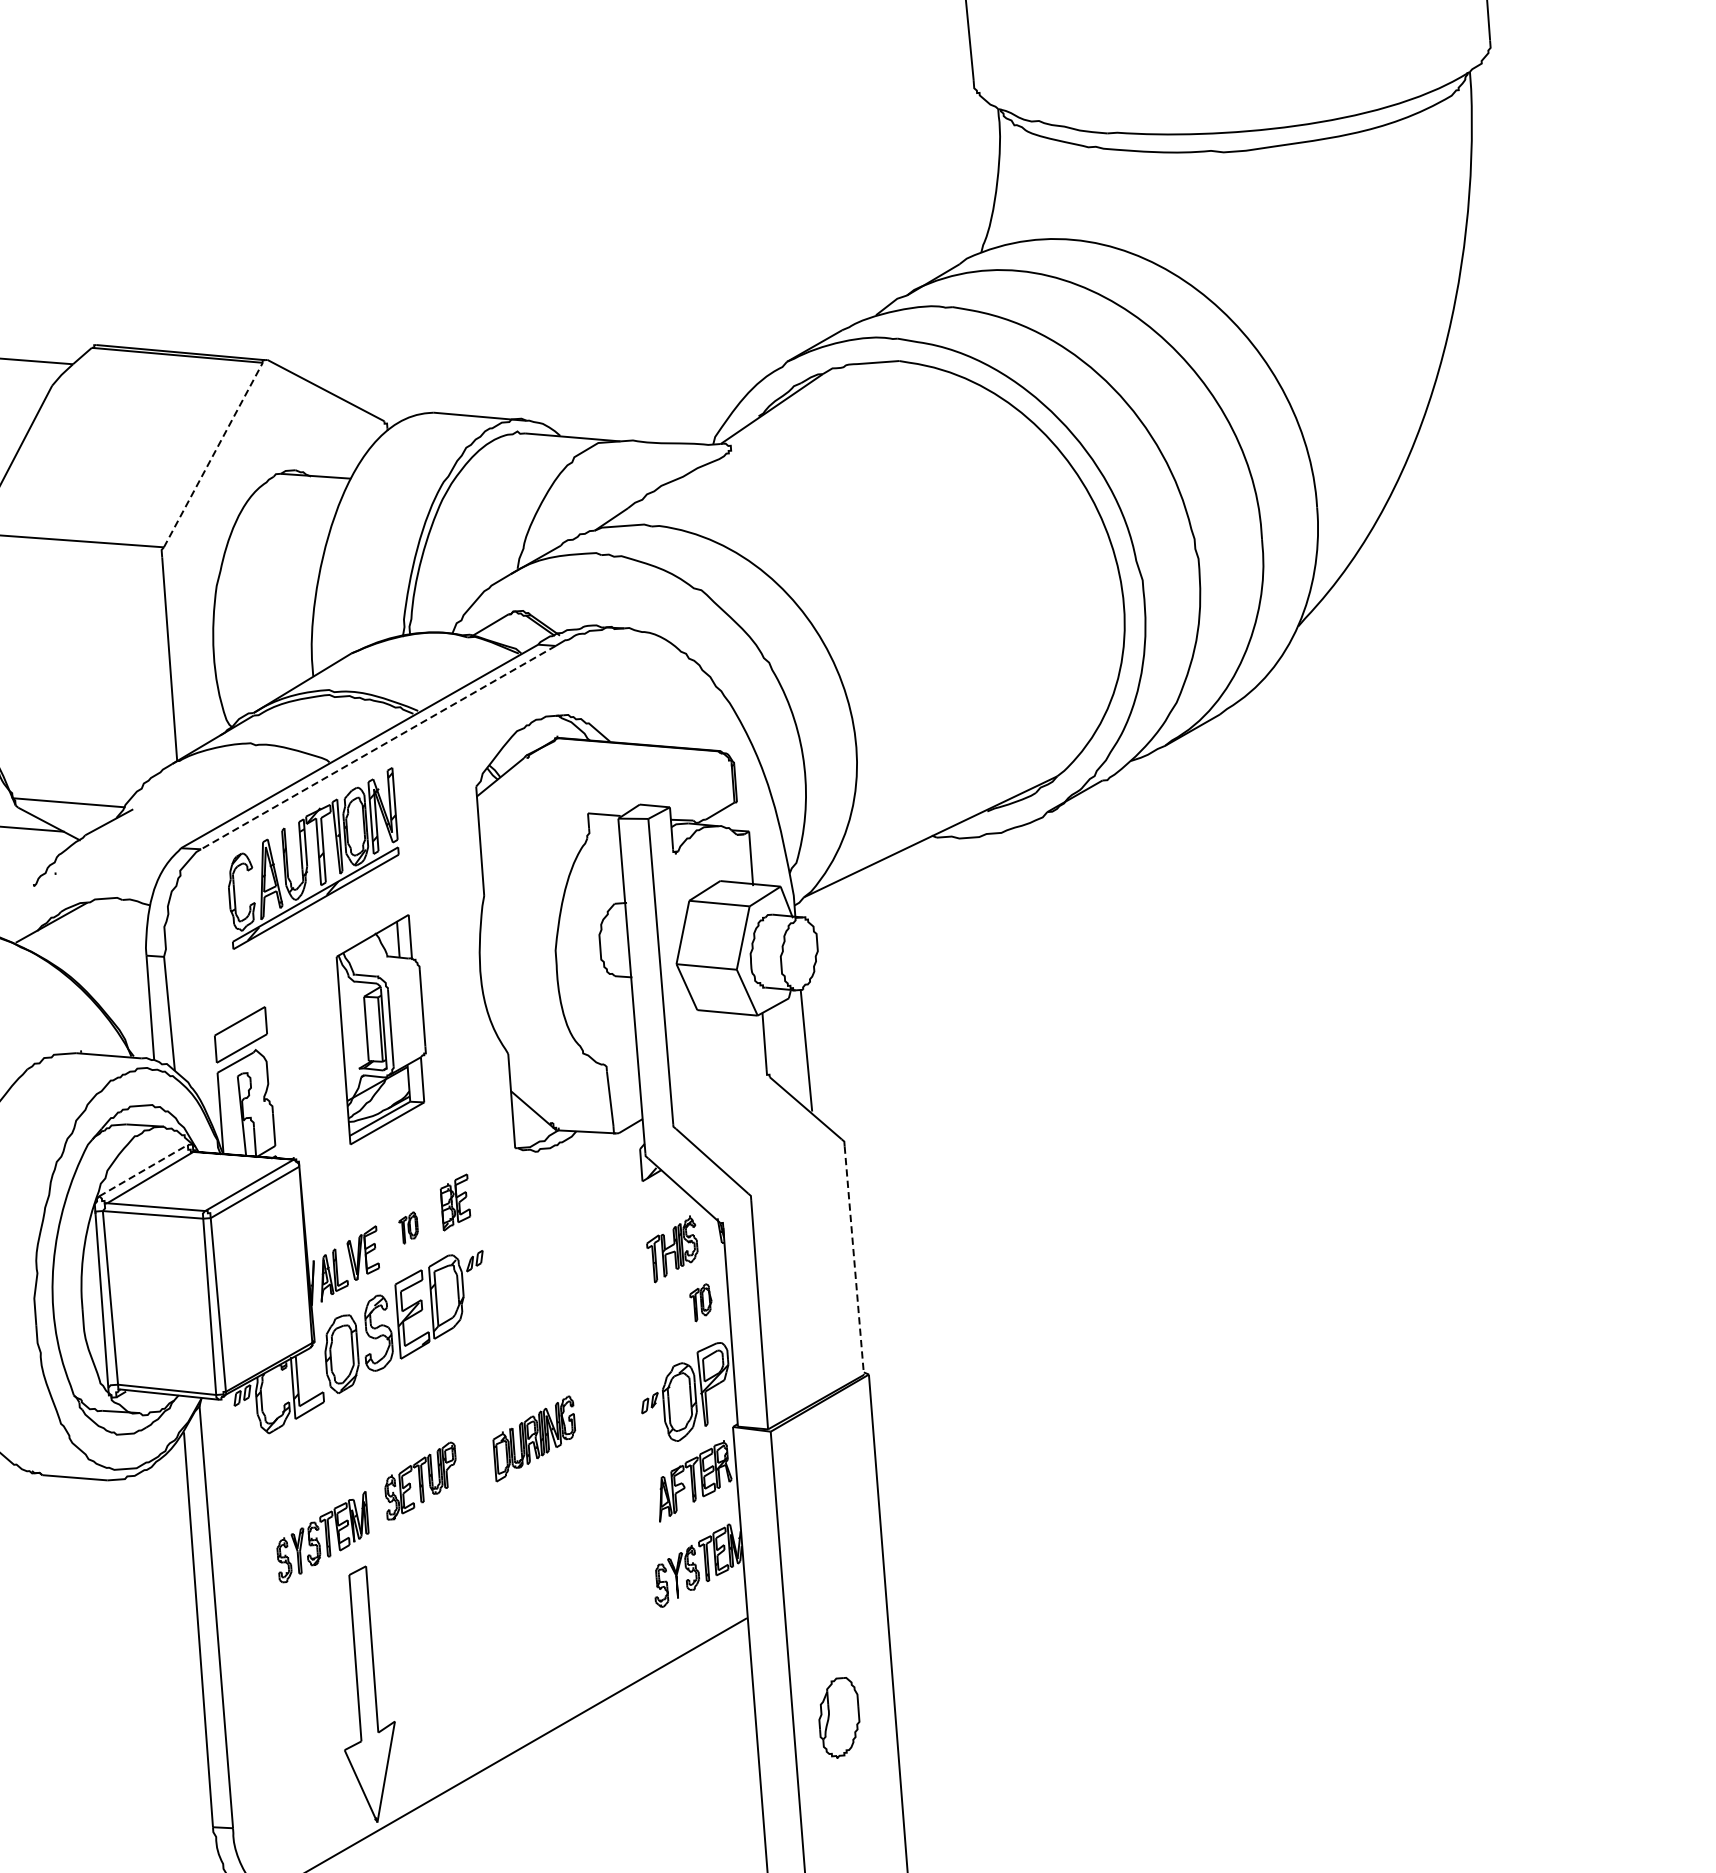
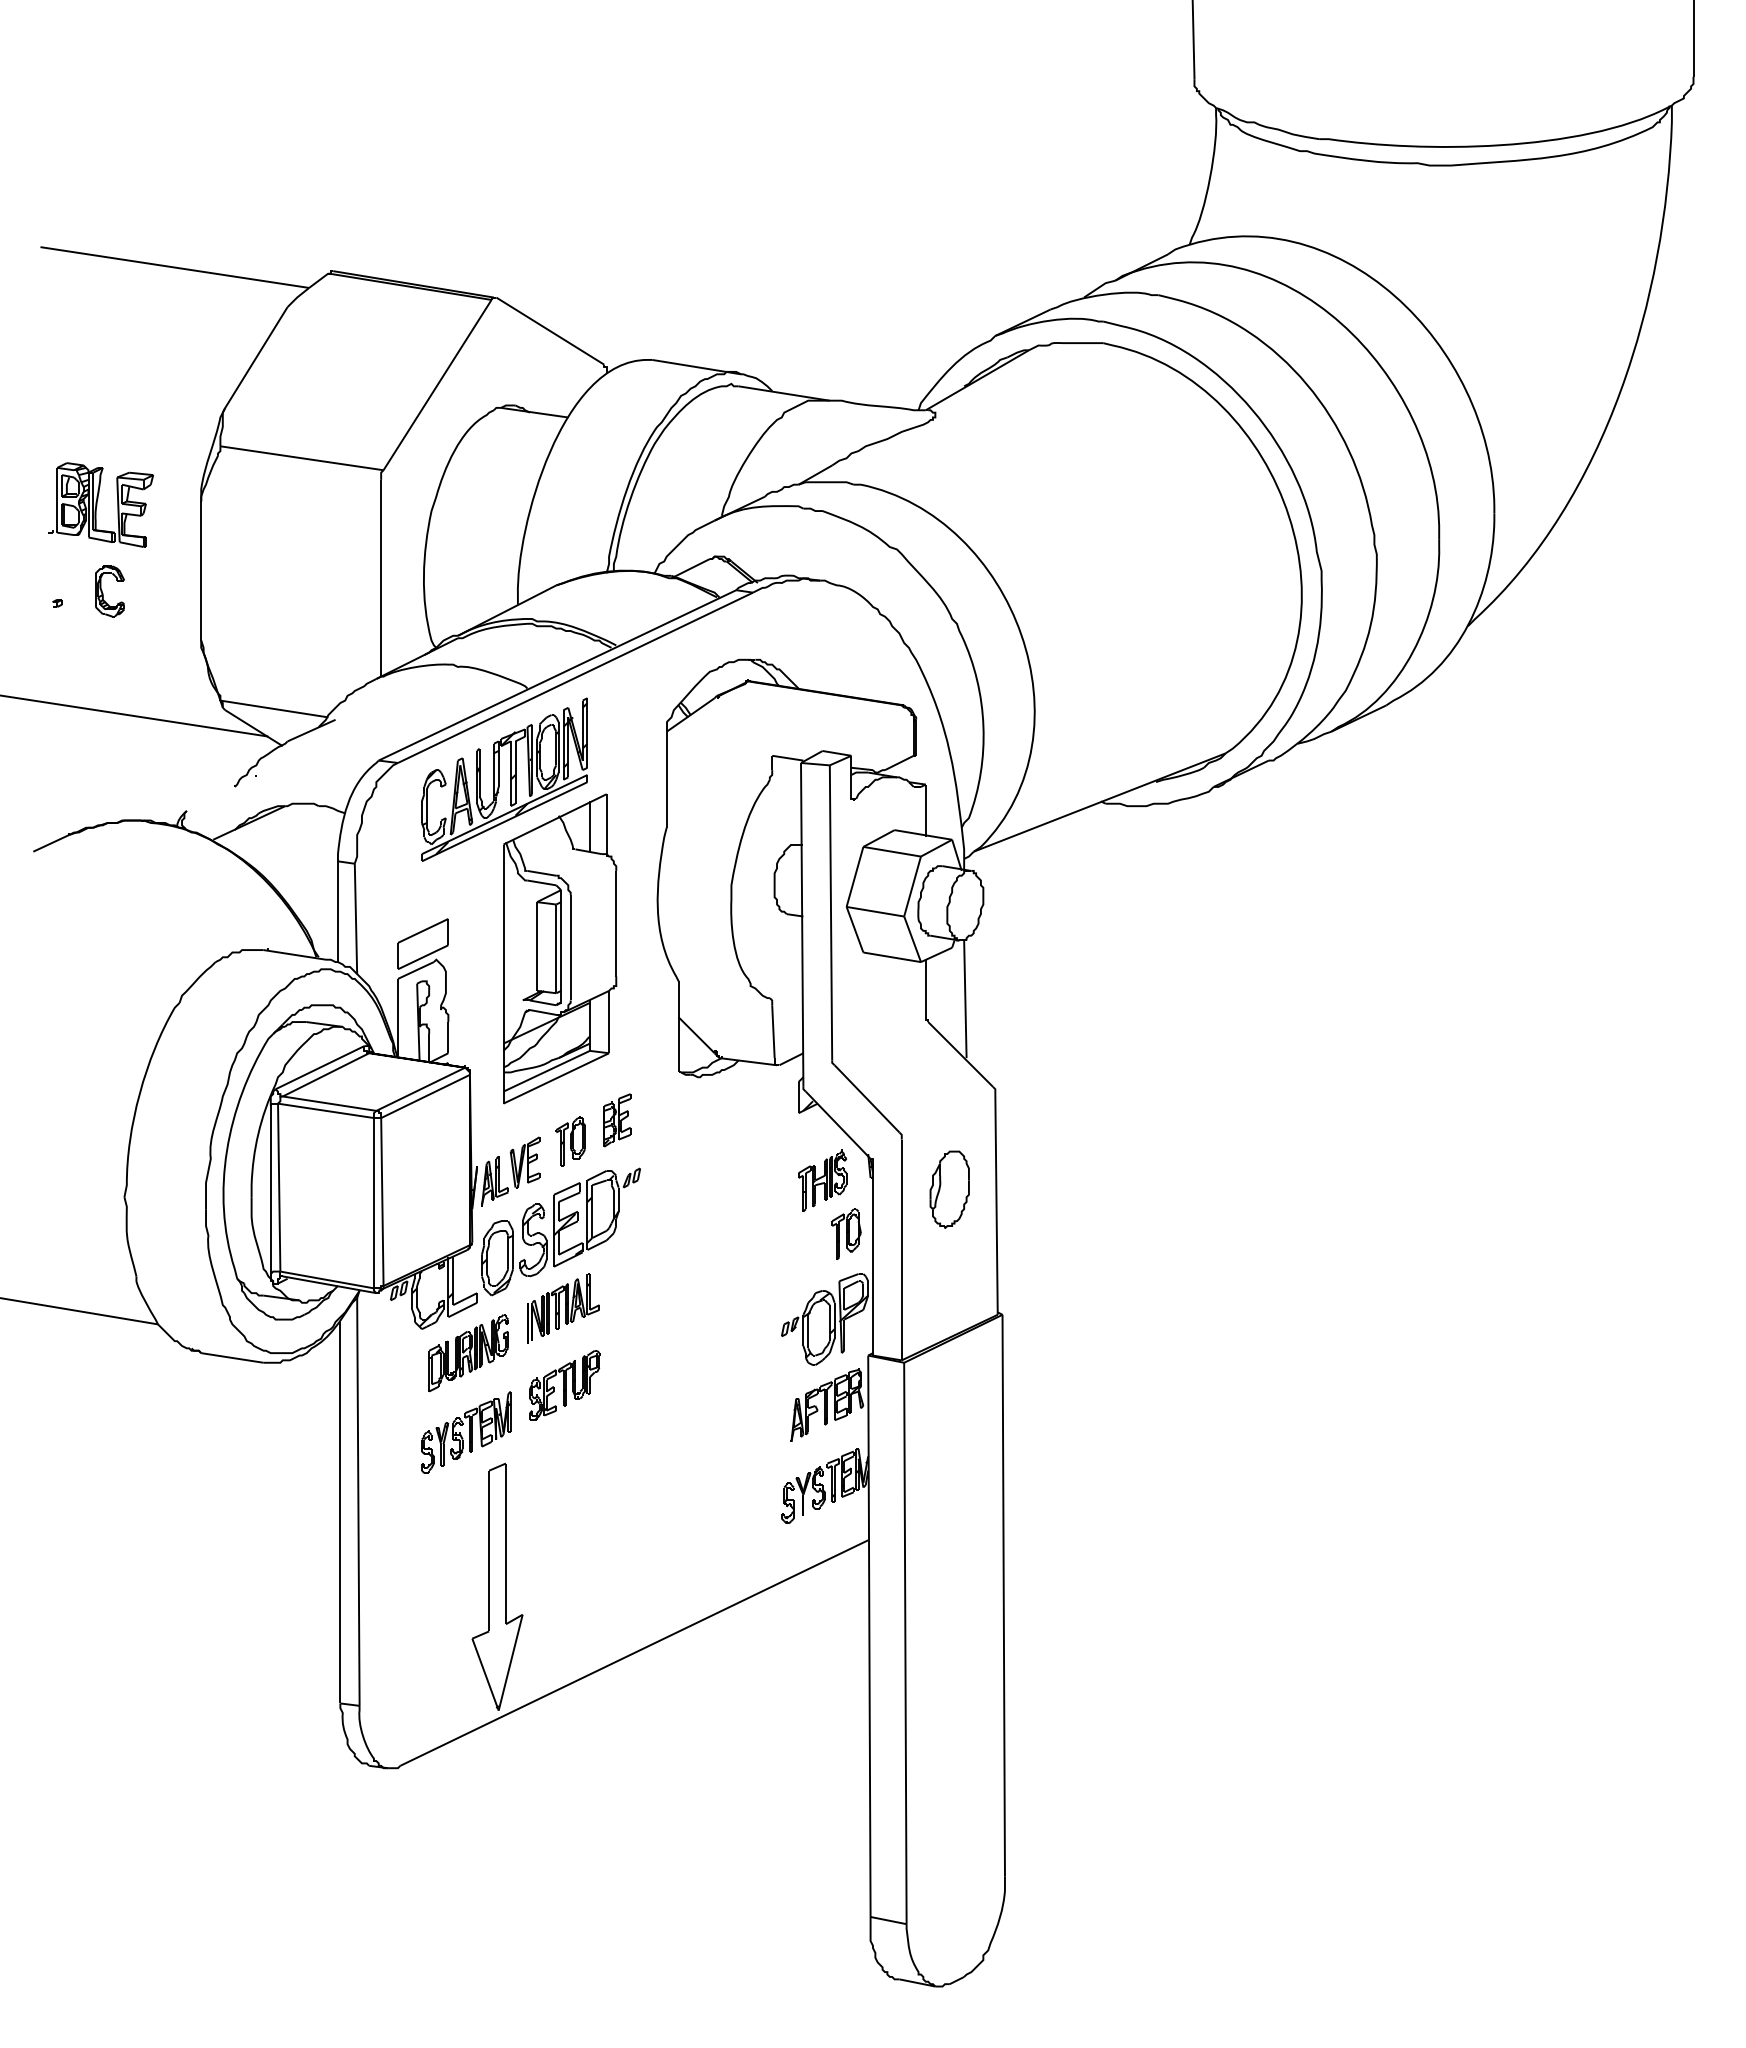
line: (213, 455) -> (437, 385), dashed -> solid
line: (378, 747) -> (575, 677), dashed -> solid
part: (383, 1028) -> (560, 948), size x1.43
line: (144, 1170) -> (320, 1067), dashed -> solid
part: (408, 1228) -> (570, 1141), size x1.67
line: (854, 1260) -> (996, 1204), dashed -> solid
part: (701, 1302) -> (846, 1233), size x1.43
part: (413, 1401) -> (563, 1308), added
part: (534, 1439) -> (468, 1353), moved
part: (838, 1717) -> (949, 1189), moved

